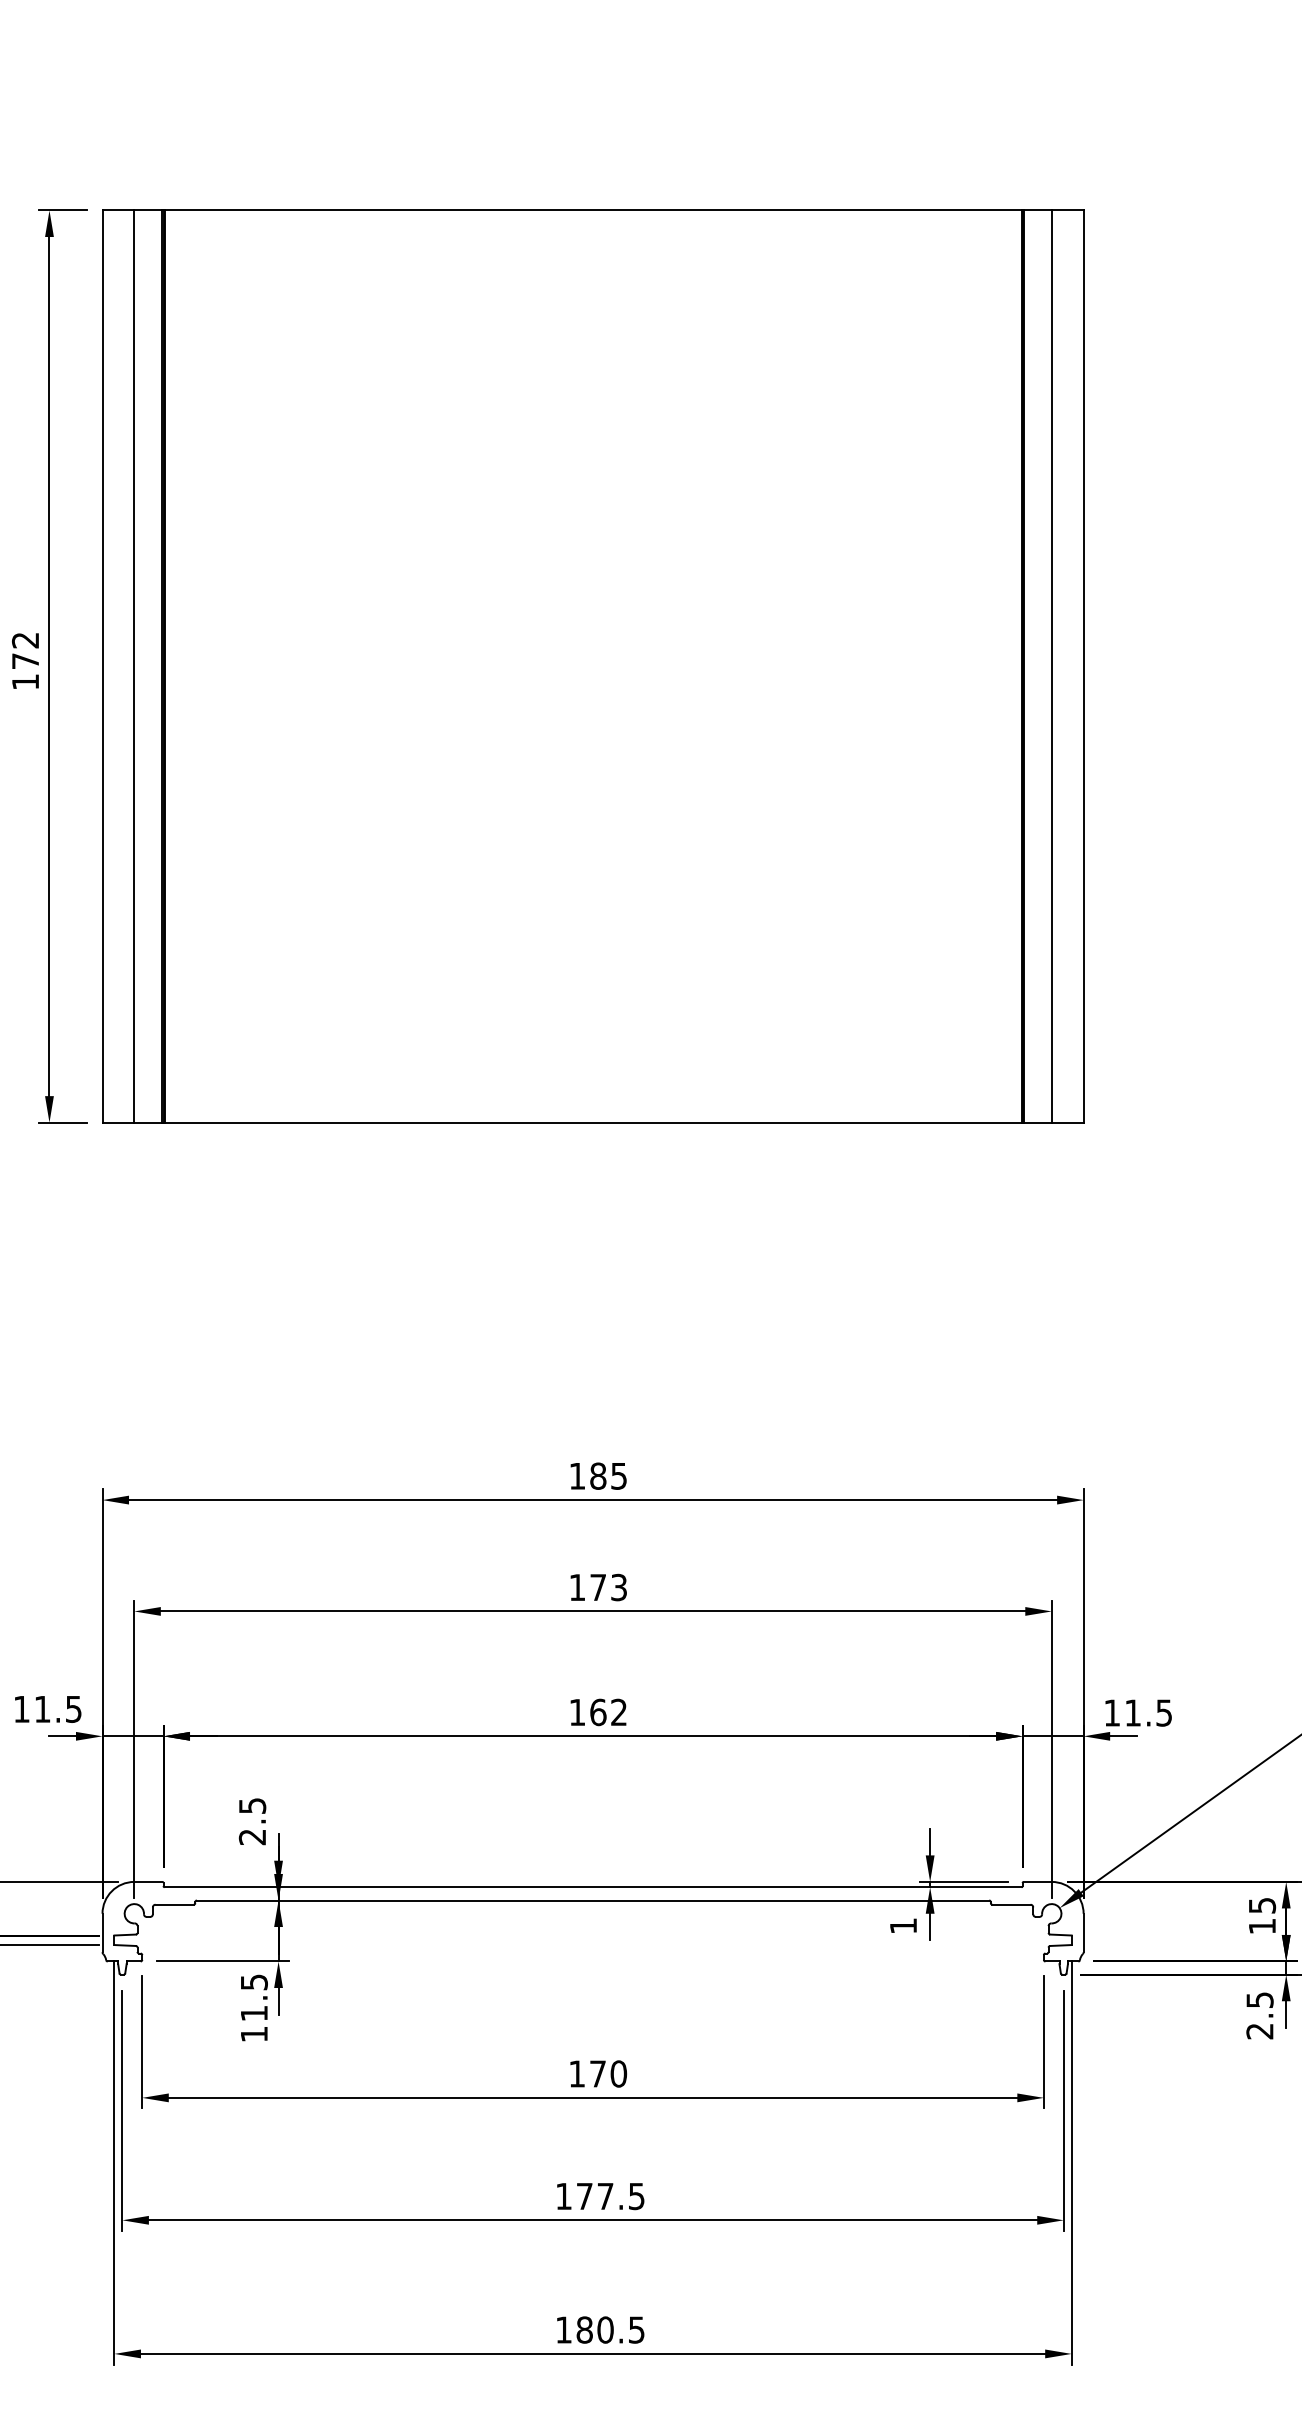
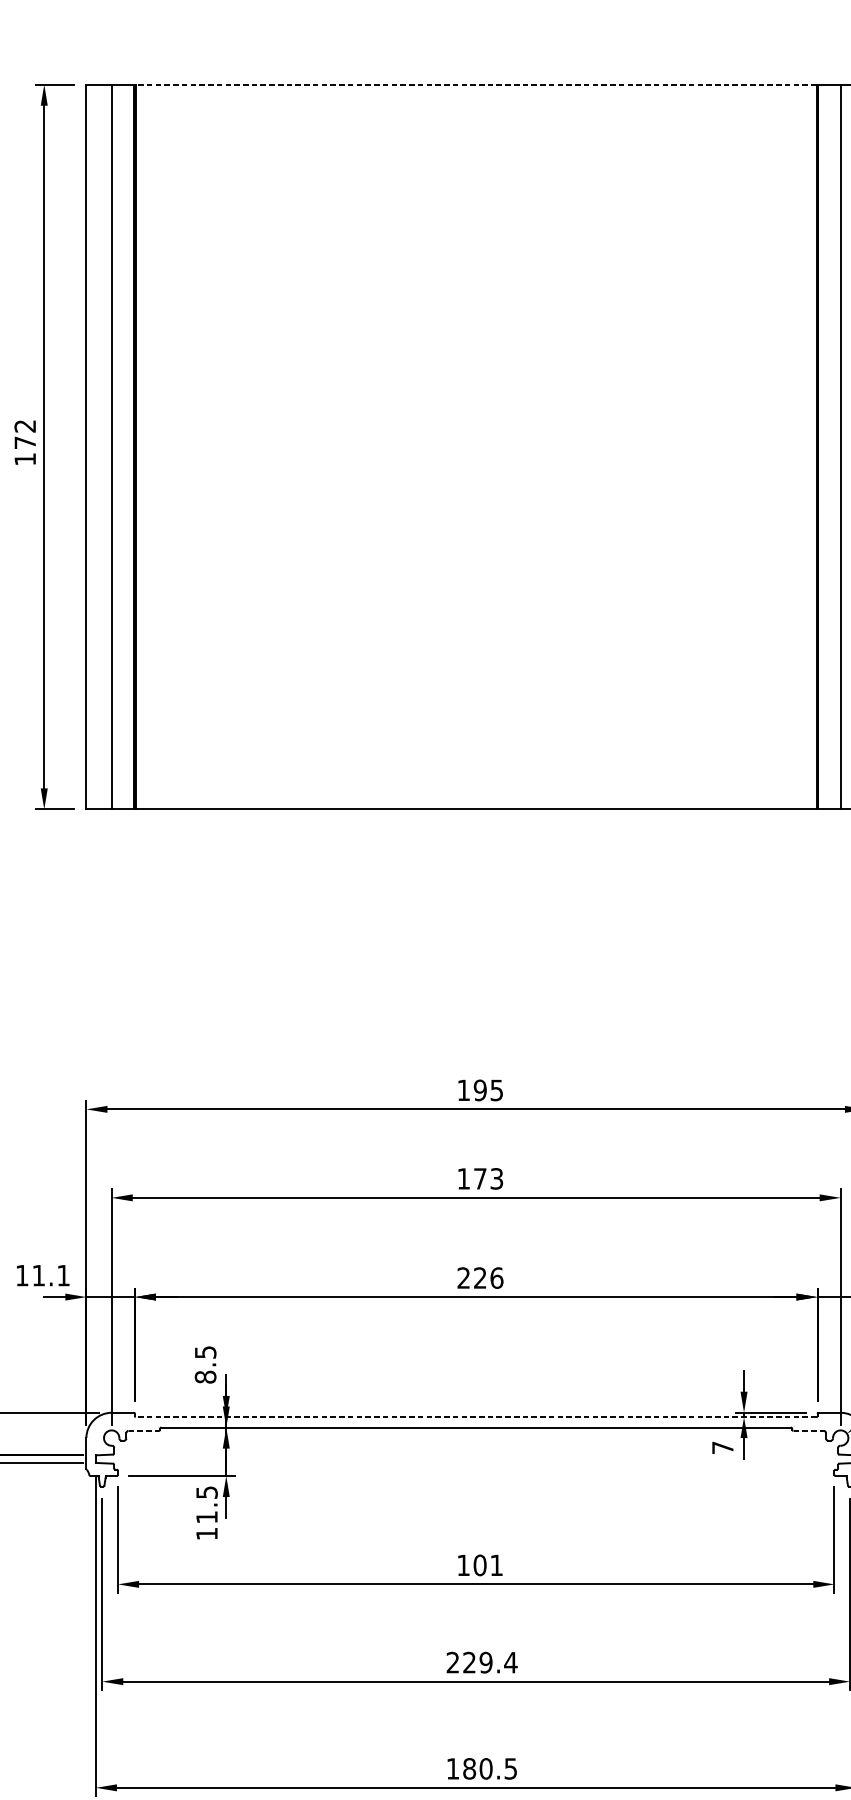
line: (593, 210) -> (476, 84), solid -> dashed
text: (598, 1475) -> (480, 1089), 185 -> 195
text: (73, 1709) -> (63, 1275), 11.5 -> 11.1
text: (598, 1712) -> (480, 1278), 162 -> 226
text: (252, 1837) -> (205, 1377), 2.5 -> 8.5
line: (593, 1887) -> (476, 1417), solid -> dashed
line: (175, 1904) -> (144, 1430), solid -> dashed
line: (1011, 1904) -> (808, 1430), solid -> dashed
text: (903, 1925) -> (722, 1447), 1 -> 7
text: (608, 2073) -> (488, 1565), 170 -> 101
text: (600, 2196) -> (482, 1662), 177.5 -> 229.4

